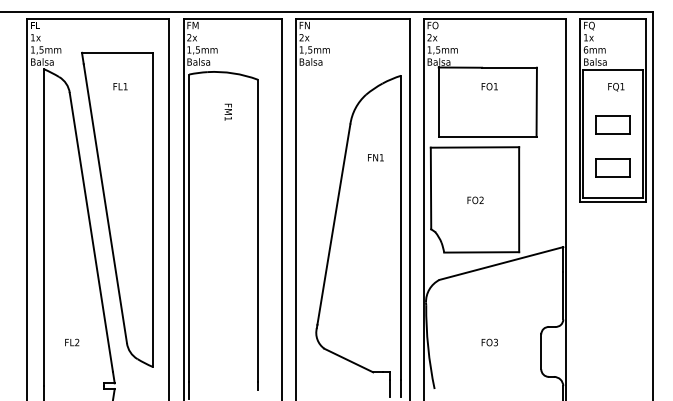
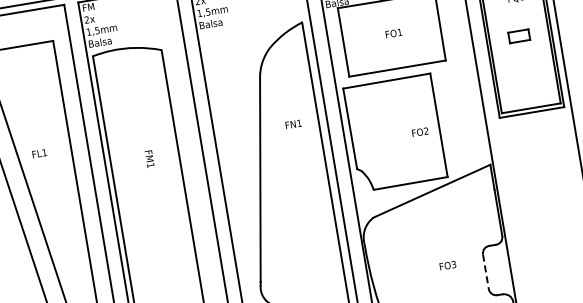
text: (120, 86) -> (39, 153), moved
text: (489, 86) -> (393, 33), moved
text: (227, 111) -> (148, 158), moved
part: (612, 124) -> (518, 35), size x0.6
text: (375, 157) -> (293, 124), moved
part: (612, 167) -> (525, 78), removed
text: (475, 200) -> (420, 132), moved
text: (489, 342) -> (447, 265), moved
line: (541, 352) -> (486, 272), solid -> dashed

